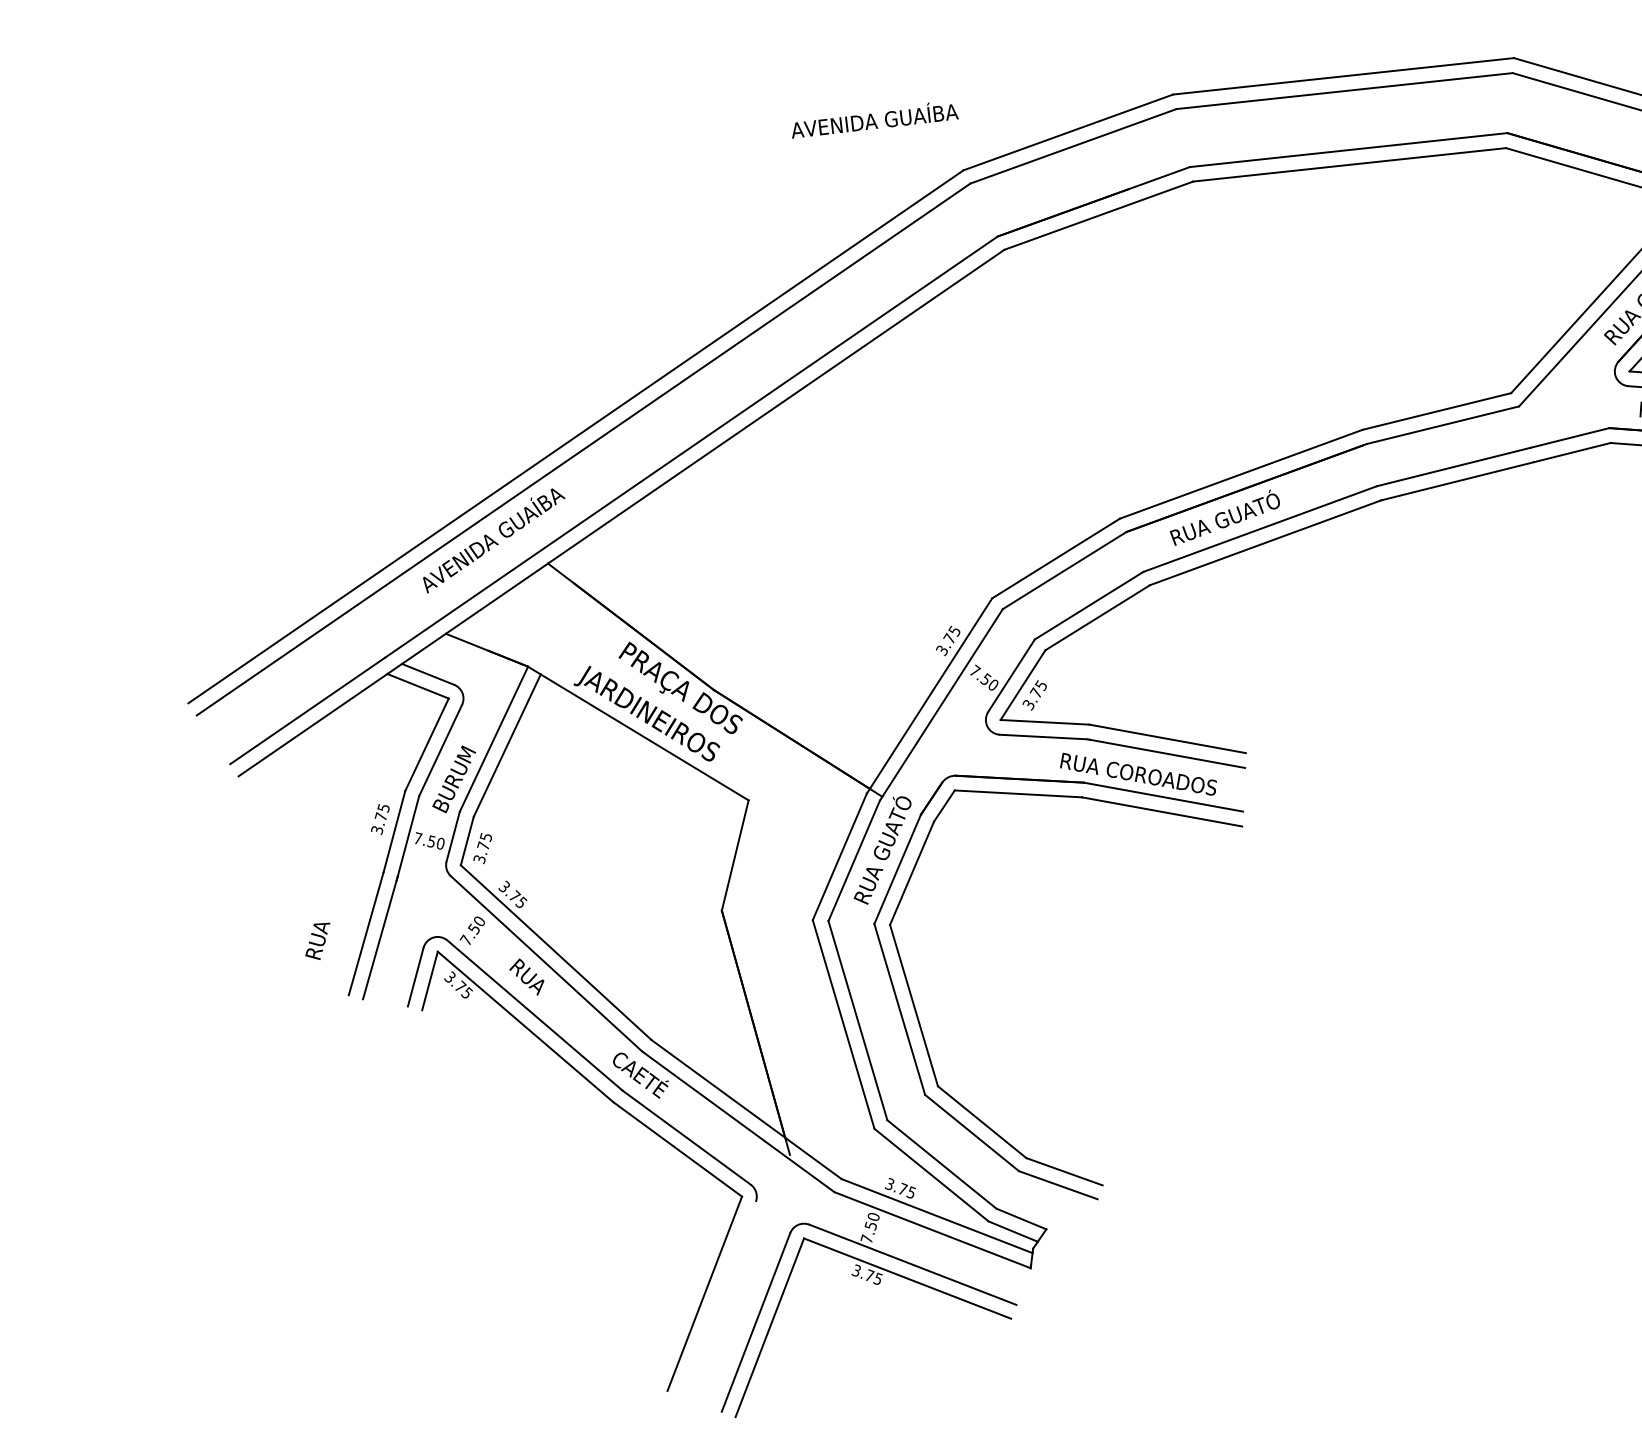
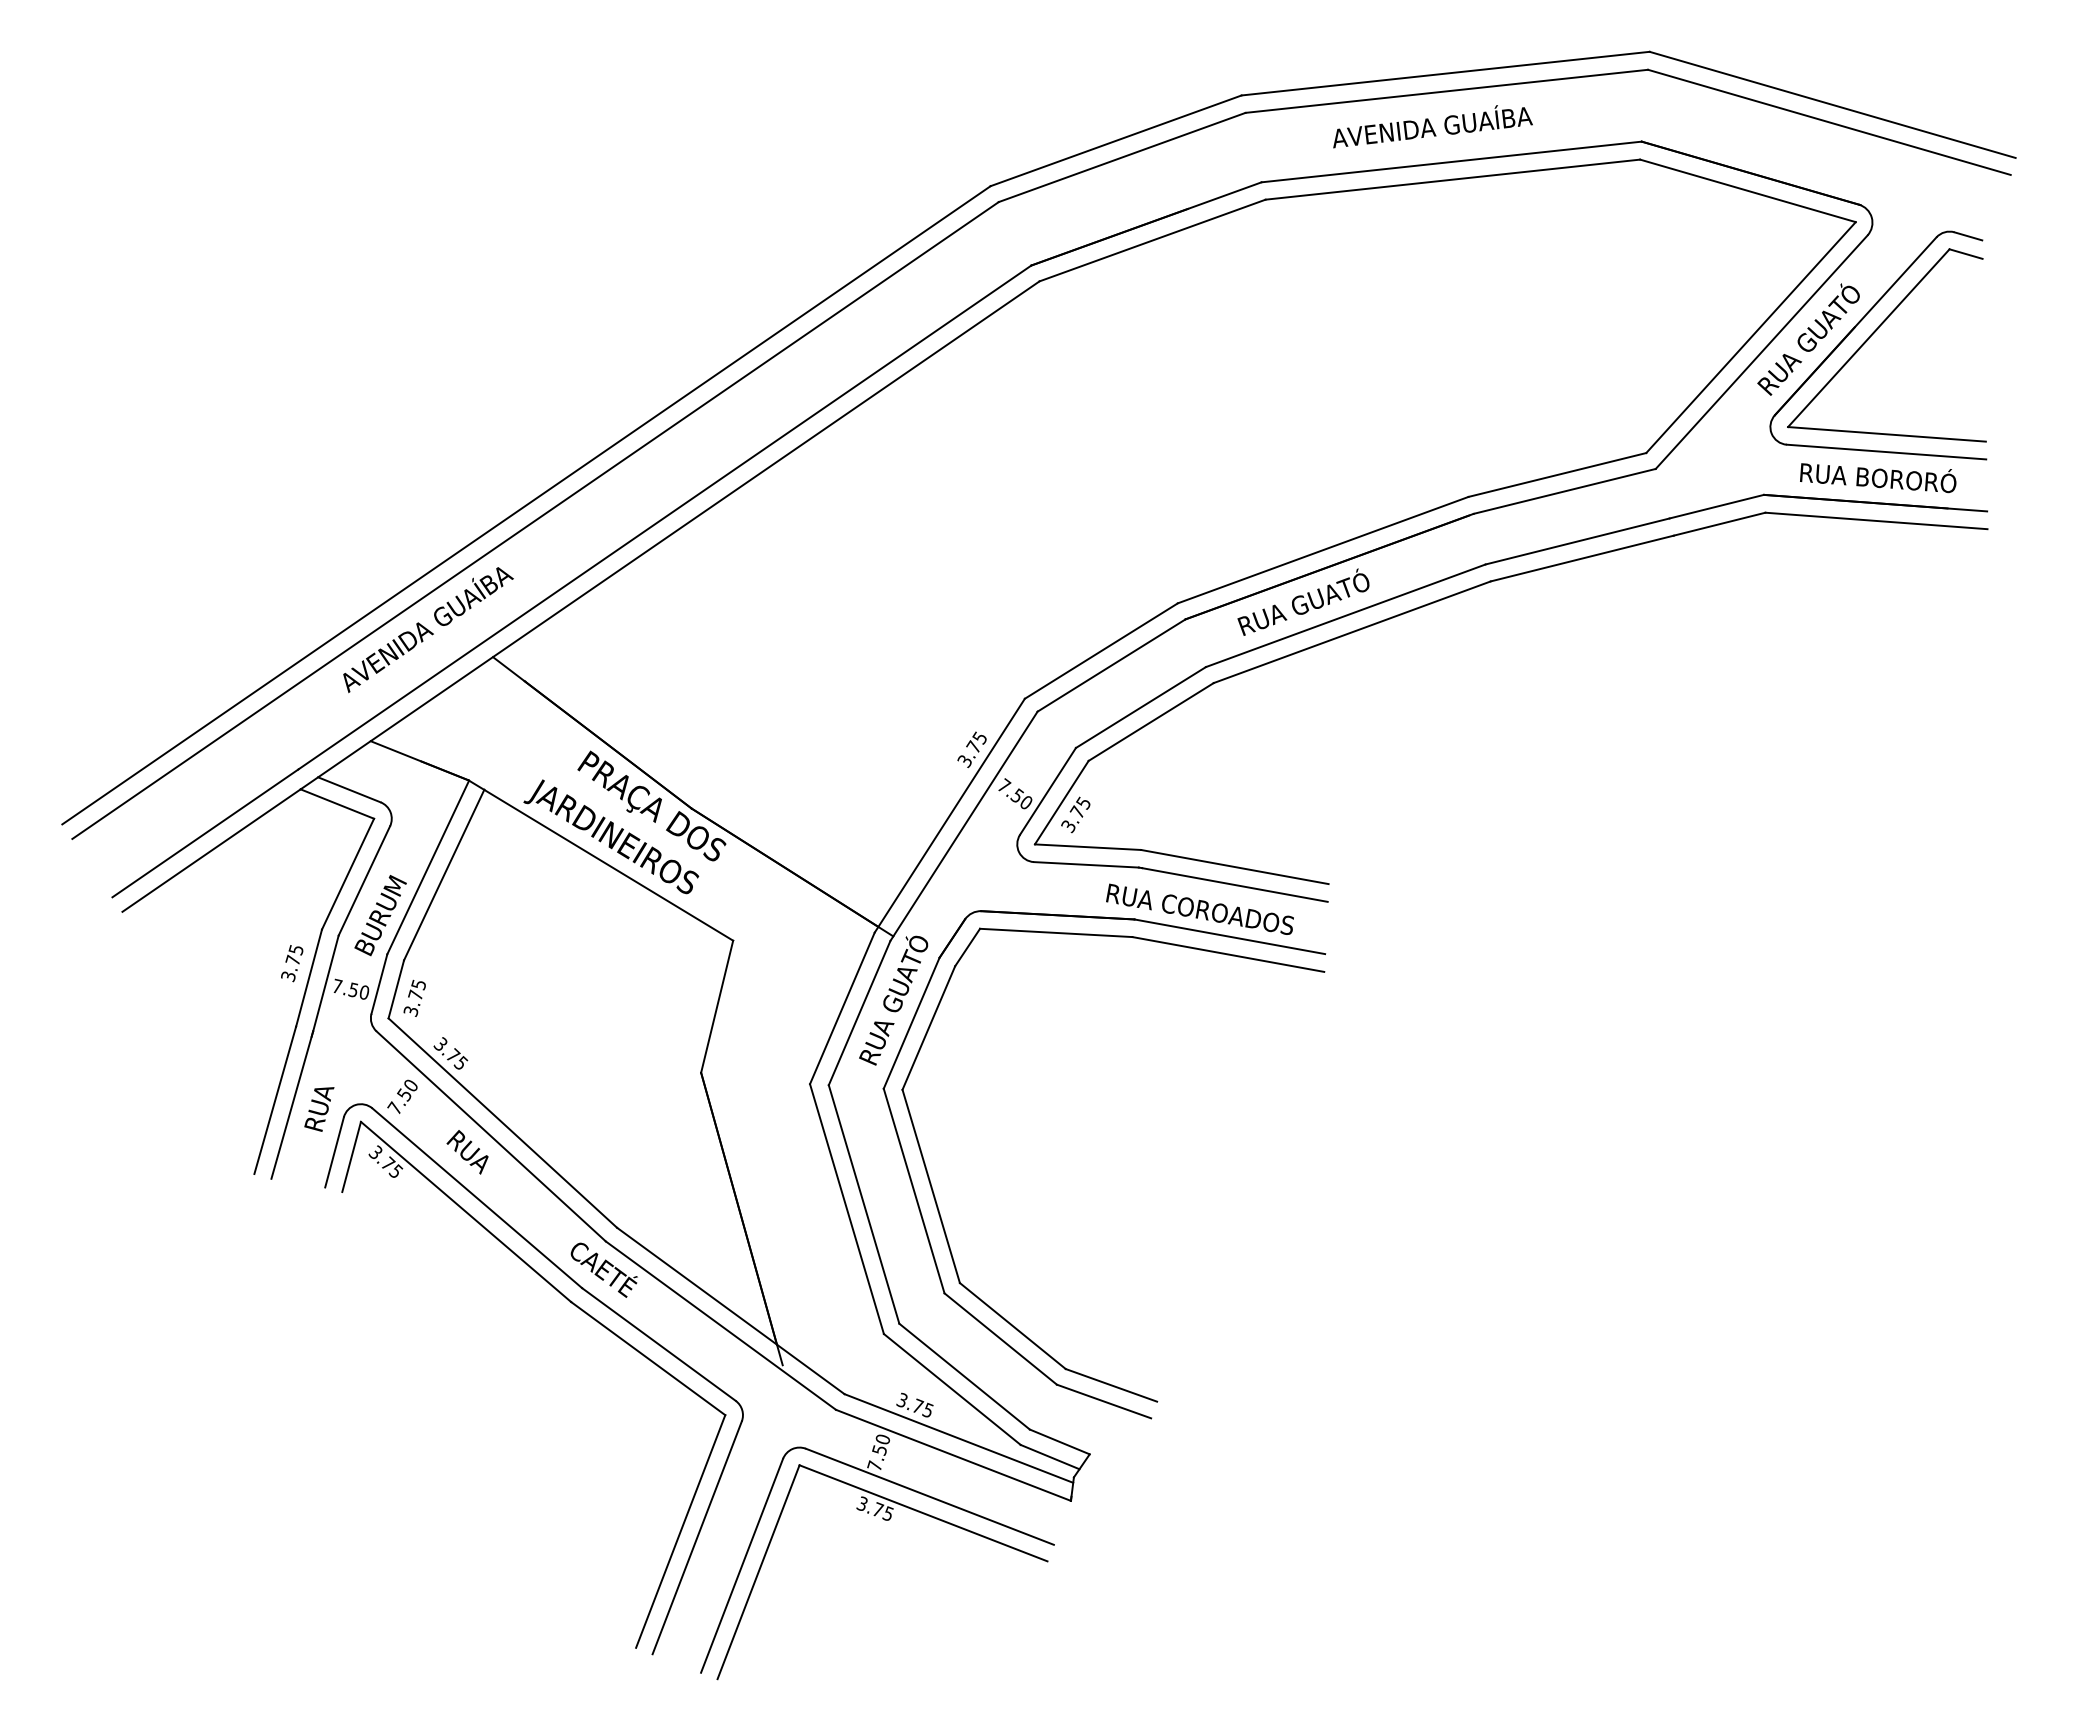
text: (874, 120) -> (1432, 126), moved
text: (317, 941) -> (319, 1109), moved
line: (717, 1298) -> (696, 1537), added

